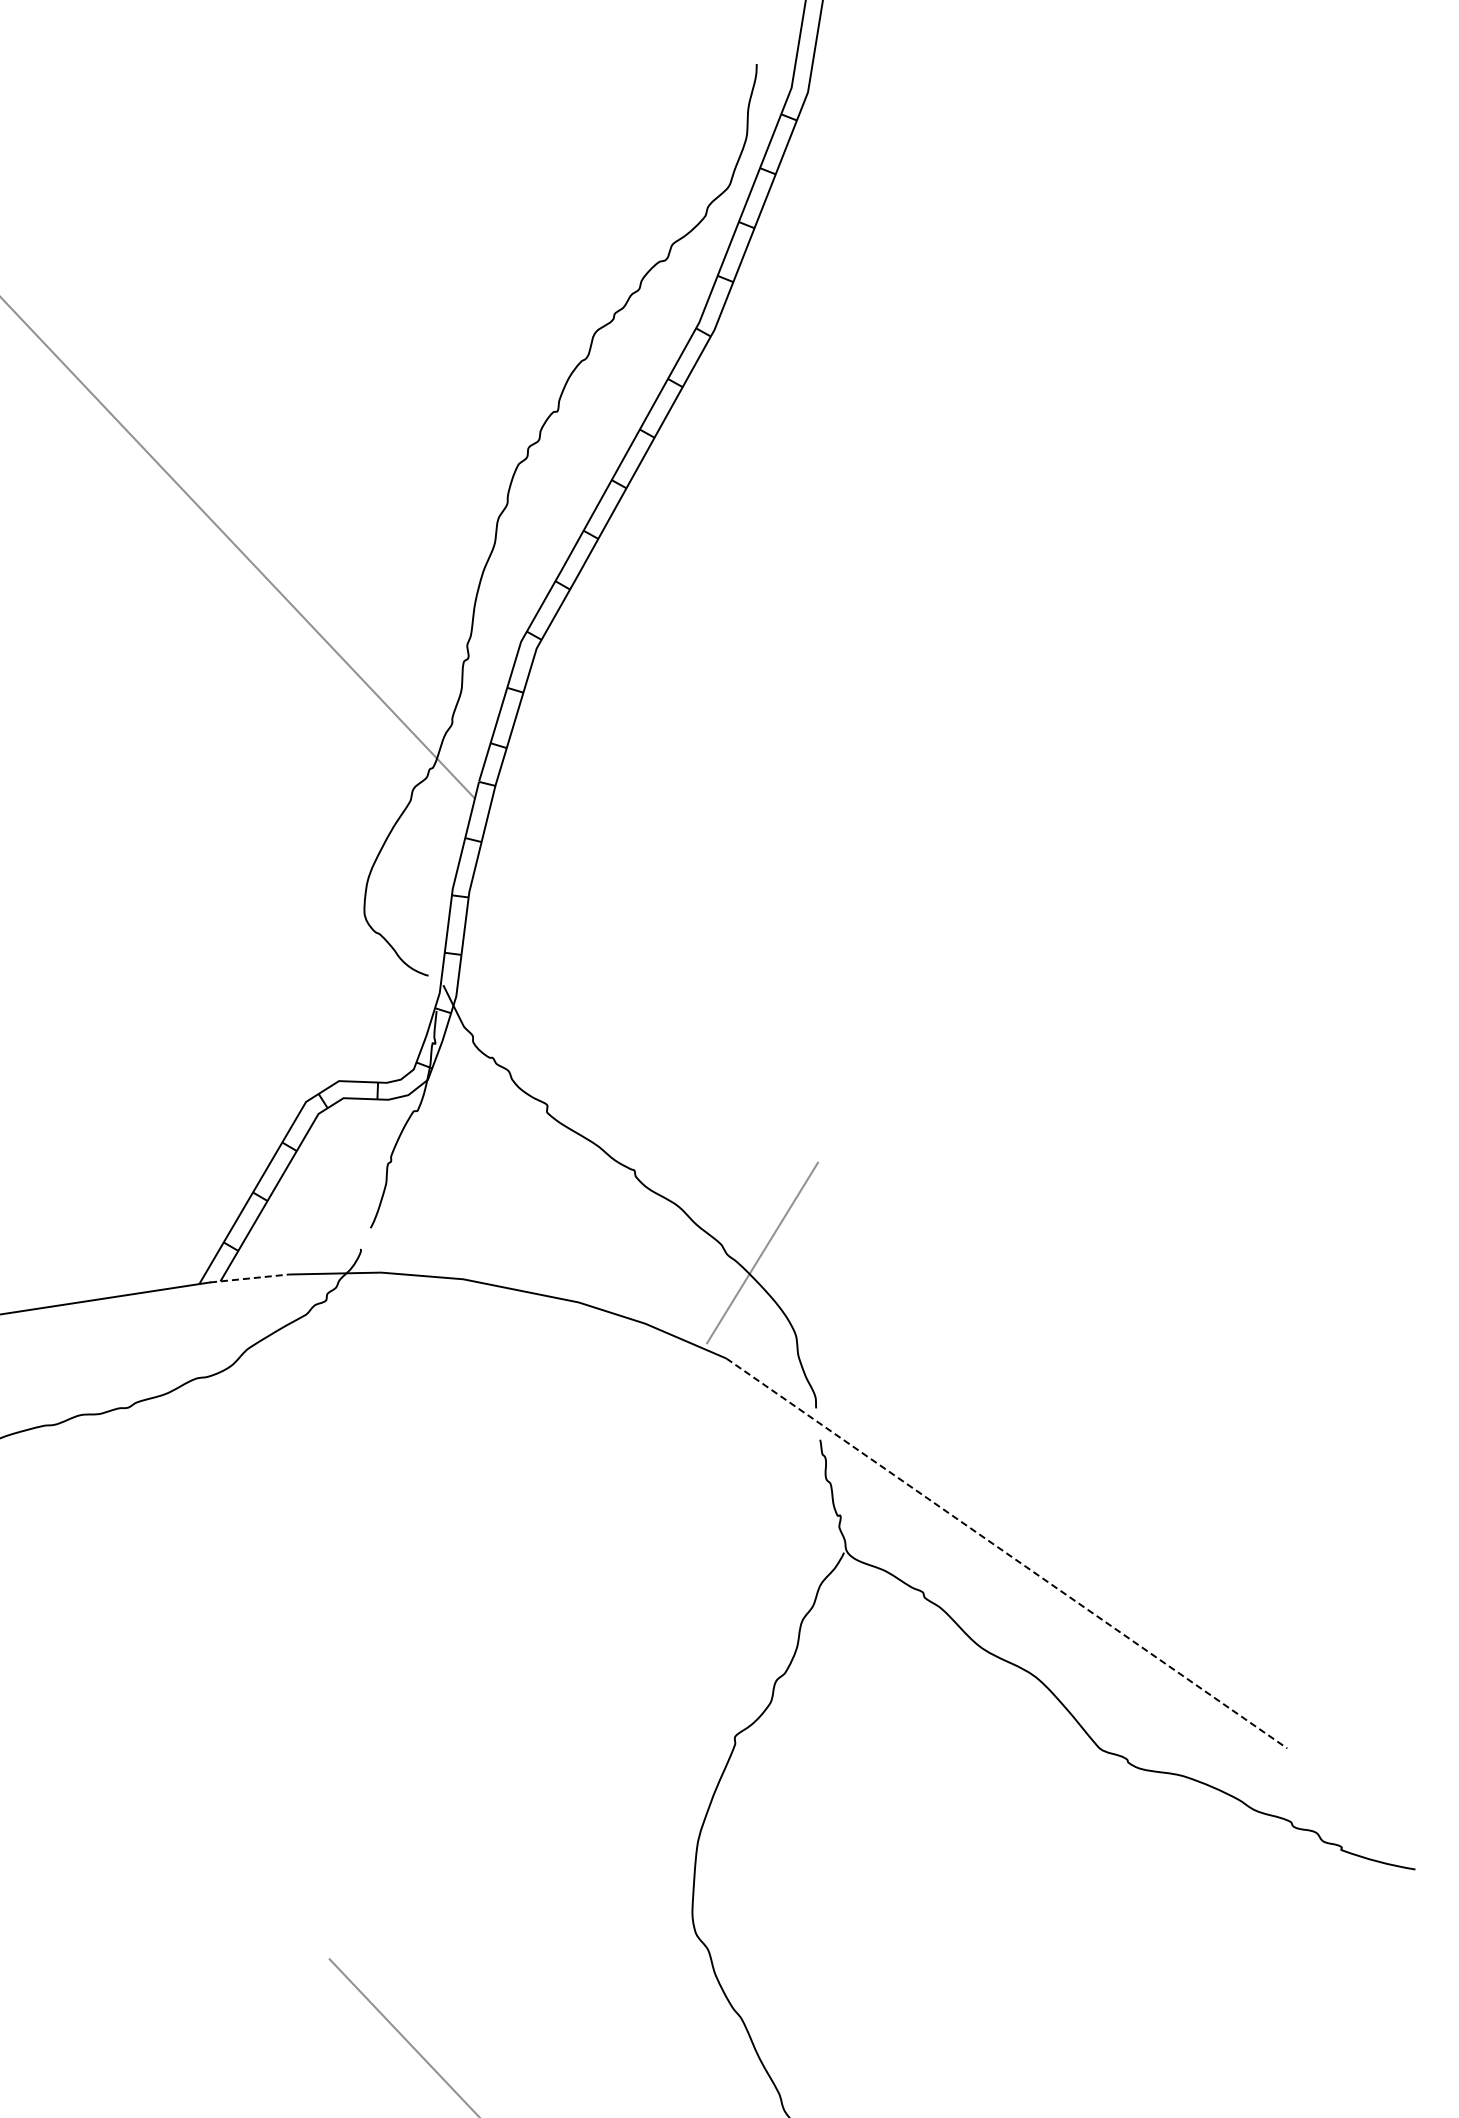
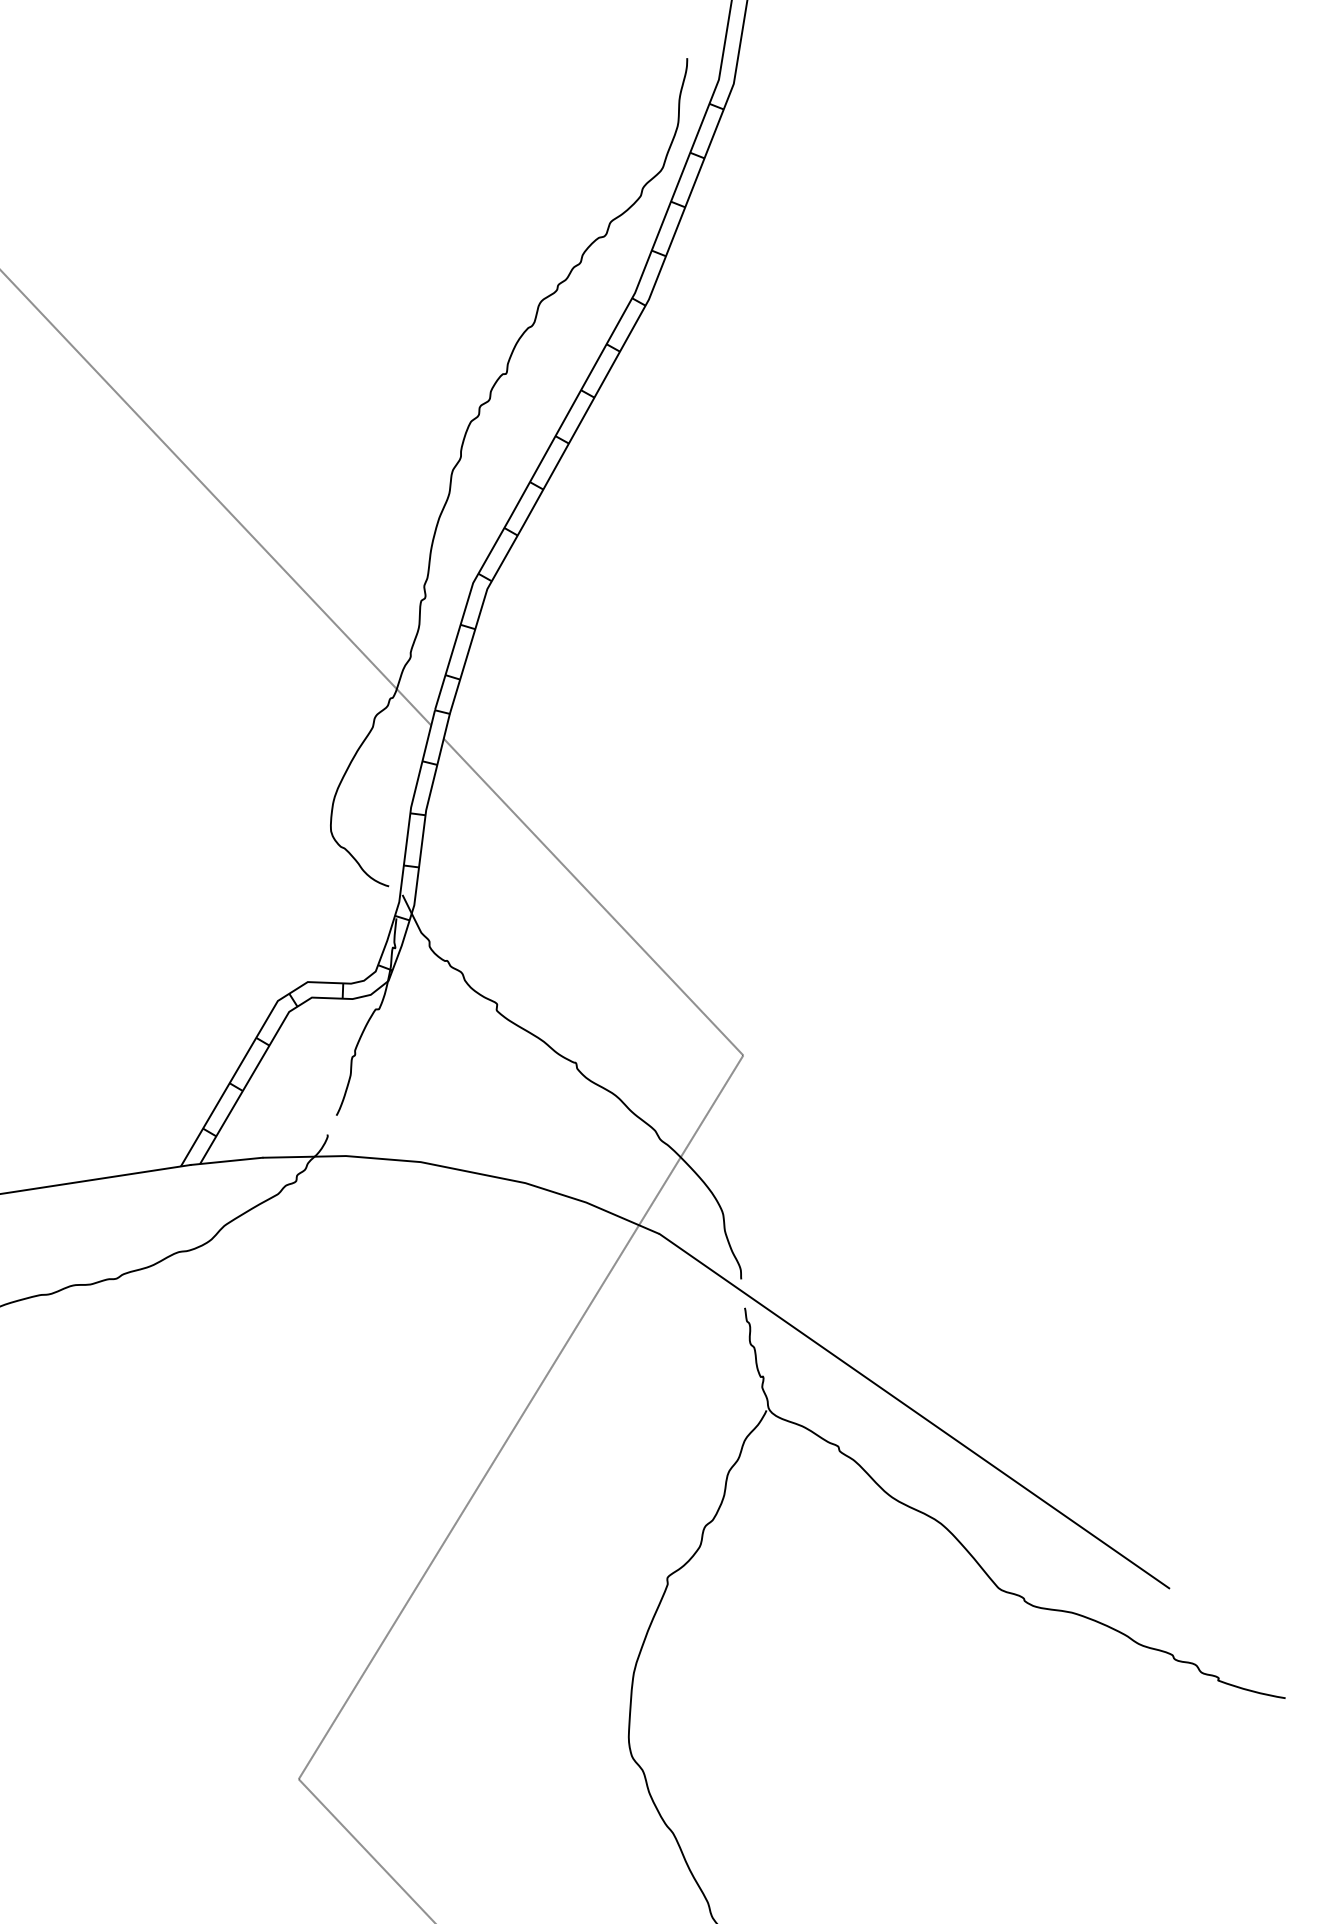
line: (653, 987) -> (593, 897), added
line: (249, 1278) -> (226, 1161), dashed -> solid
line: (1006, 1553) -> (914, 1411), dashed -> solid
line: (517, 1651) -> (469, 1500), added

